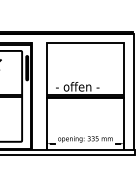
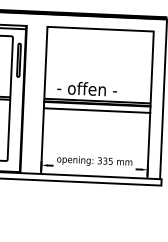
line: (85, 102) -> (96, 110), added

